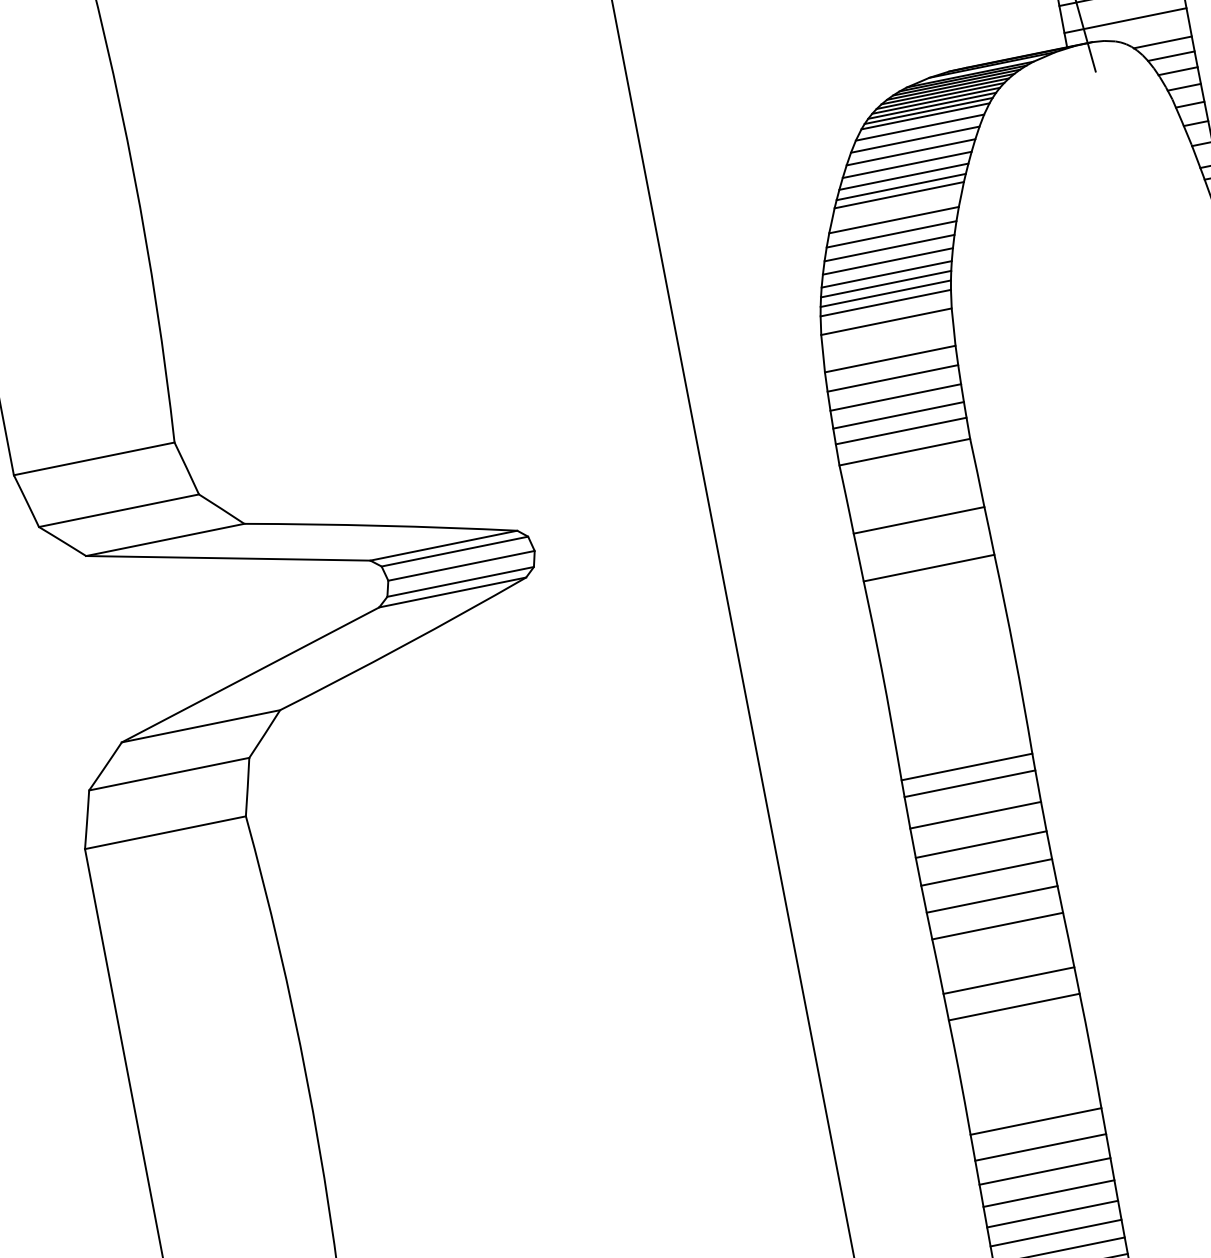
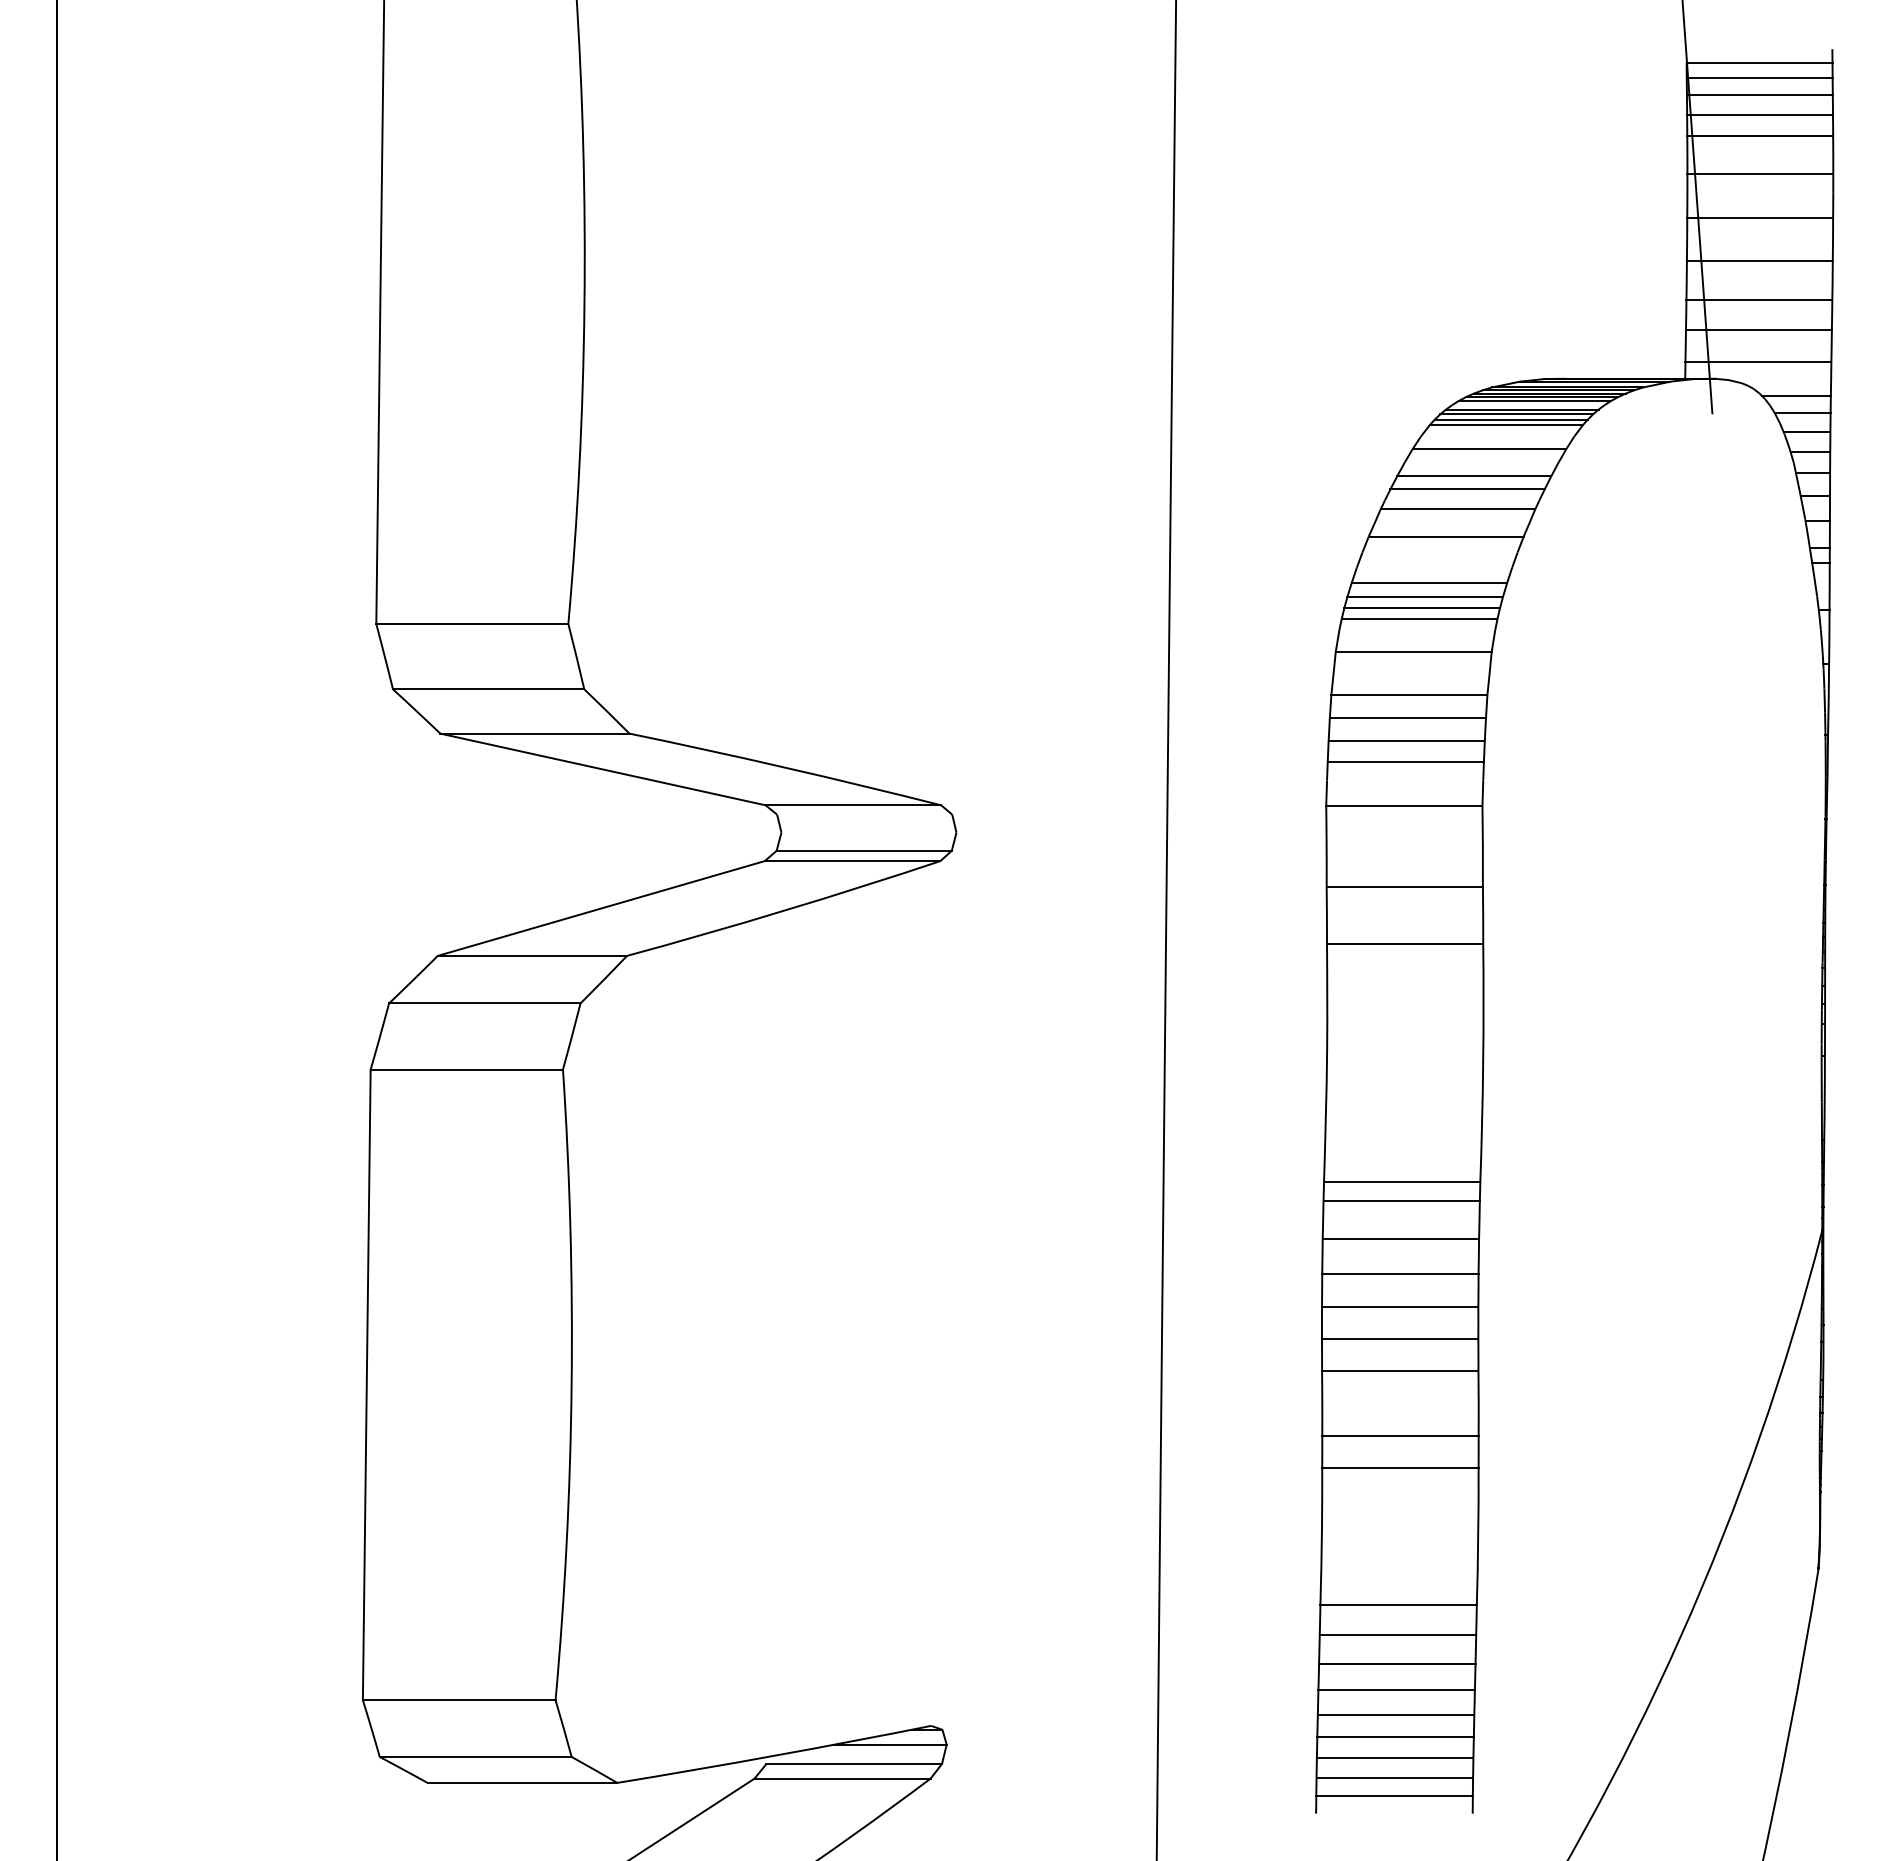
line: (940, 96) -> (1528, 405), removed
line: (919, 127) -> (1497, 436), removed
line: (910, 152) -> (1481, 462), removed
line: (900, 187) -> (1461, 500), removed
line: (891, 234) -> (1439, 552), removed
line: (889, 247) -> (1434, 567), removed
line: (886, 303) -> (1417, 630), removed
line: (901, 430) -> (1405, 780), removed
line: (454, 551) -> (864, 814), removed
line: (461, 565) -> (868, 832), removed

